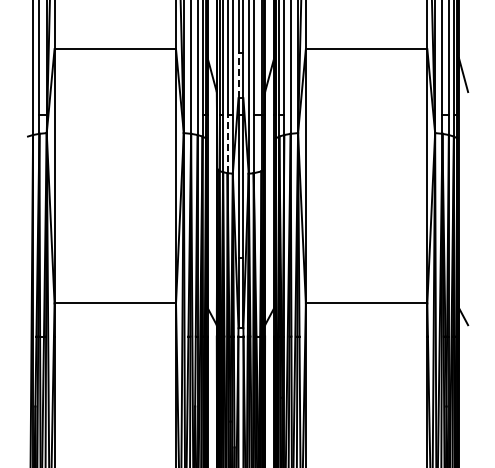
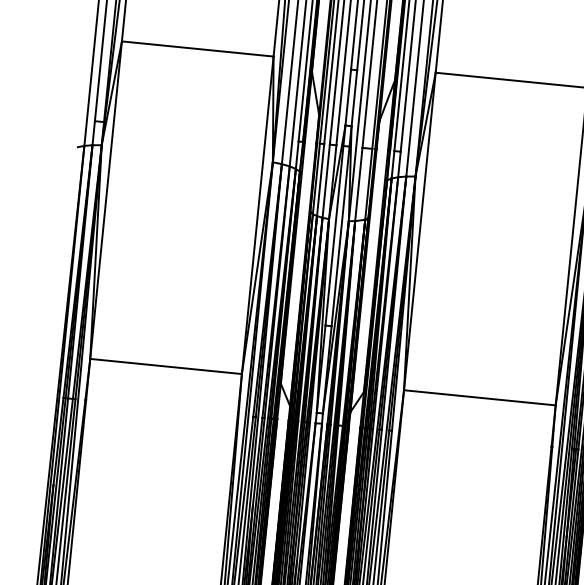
line: (238, 75) -> (348, 97), dashed -> solid
line: (227, 143) -> (326, 180), dashed -> solid

